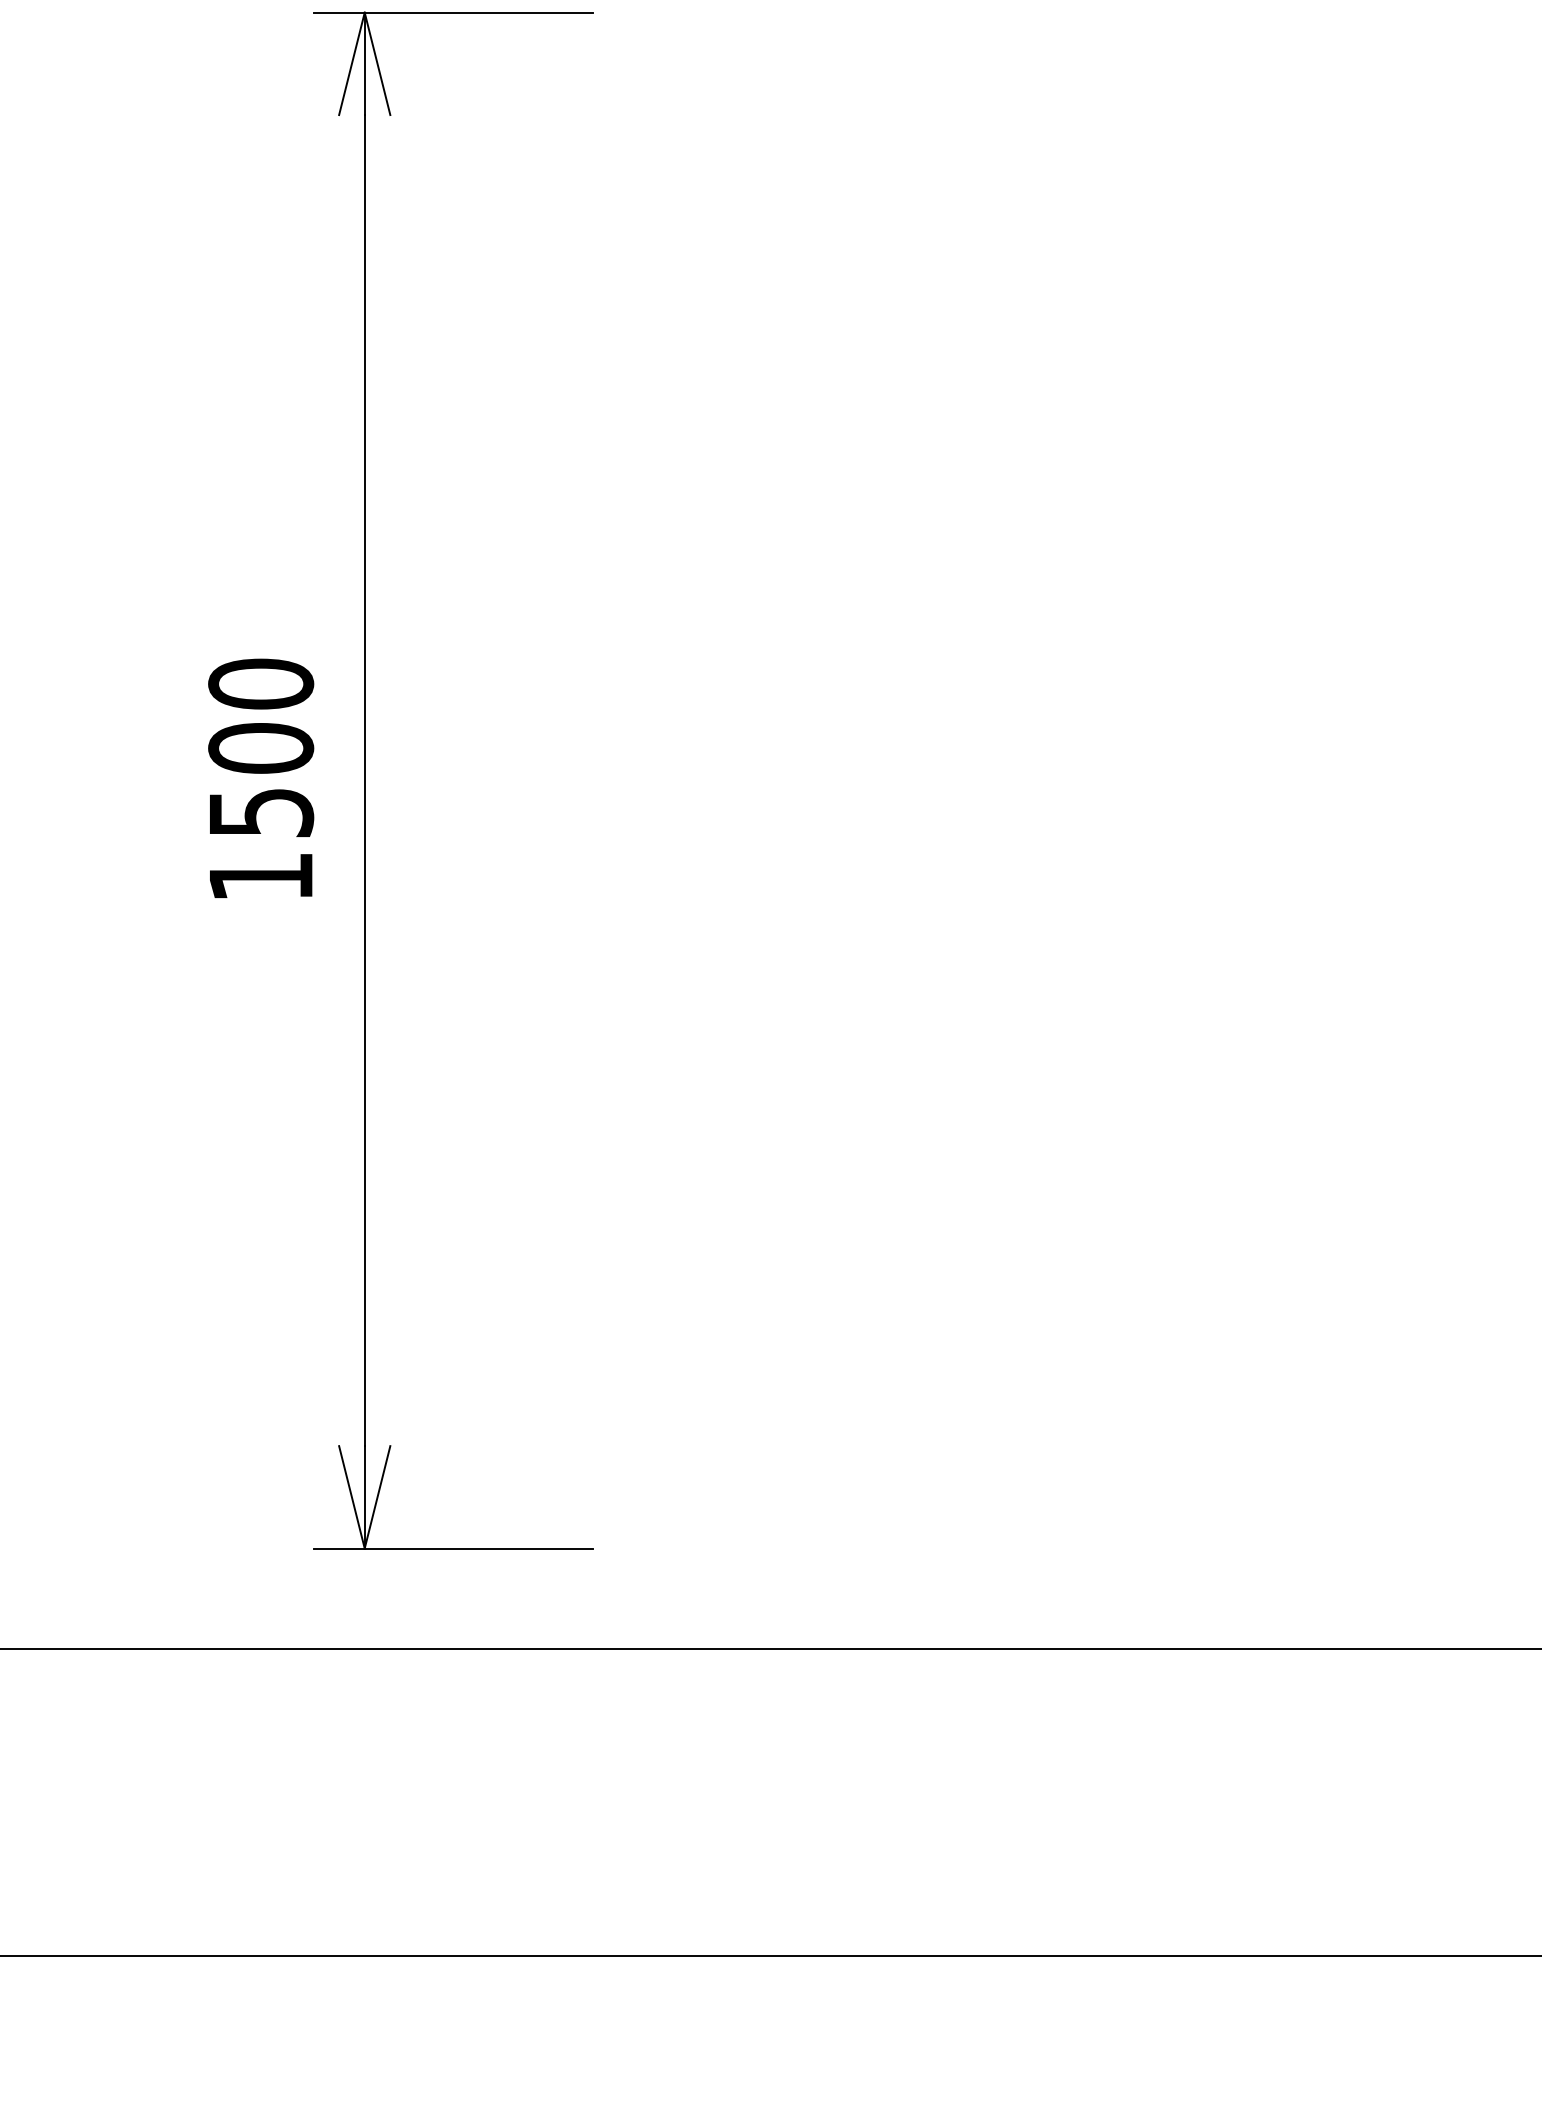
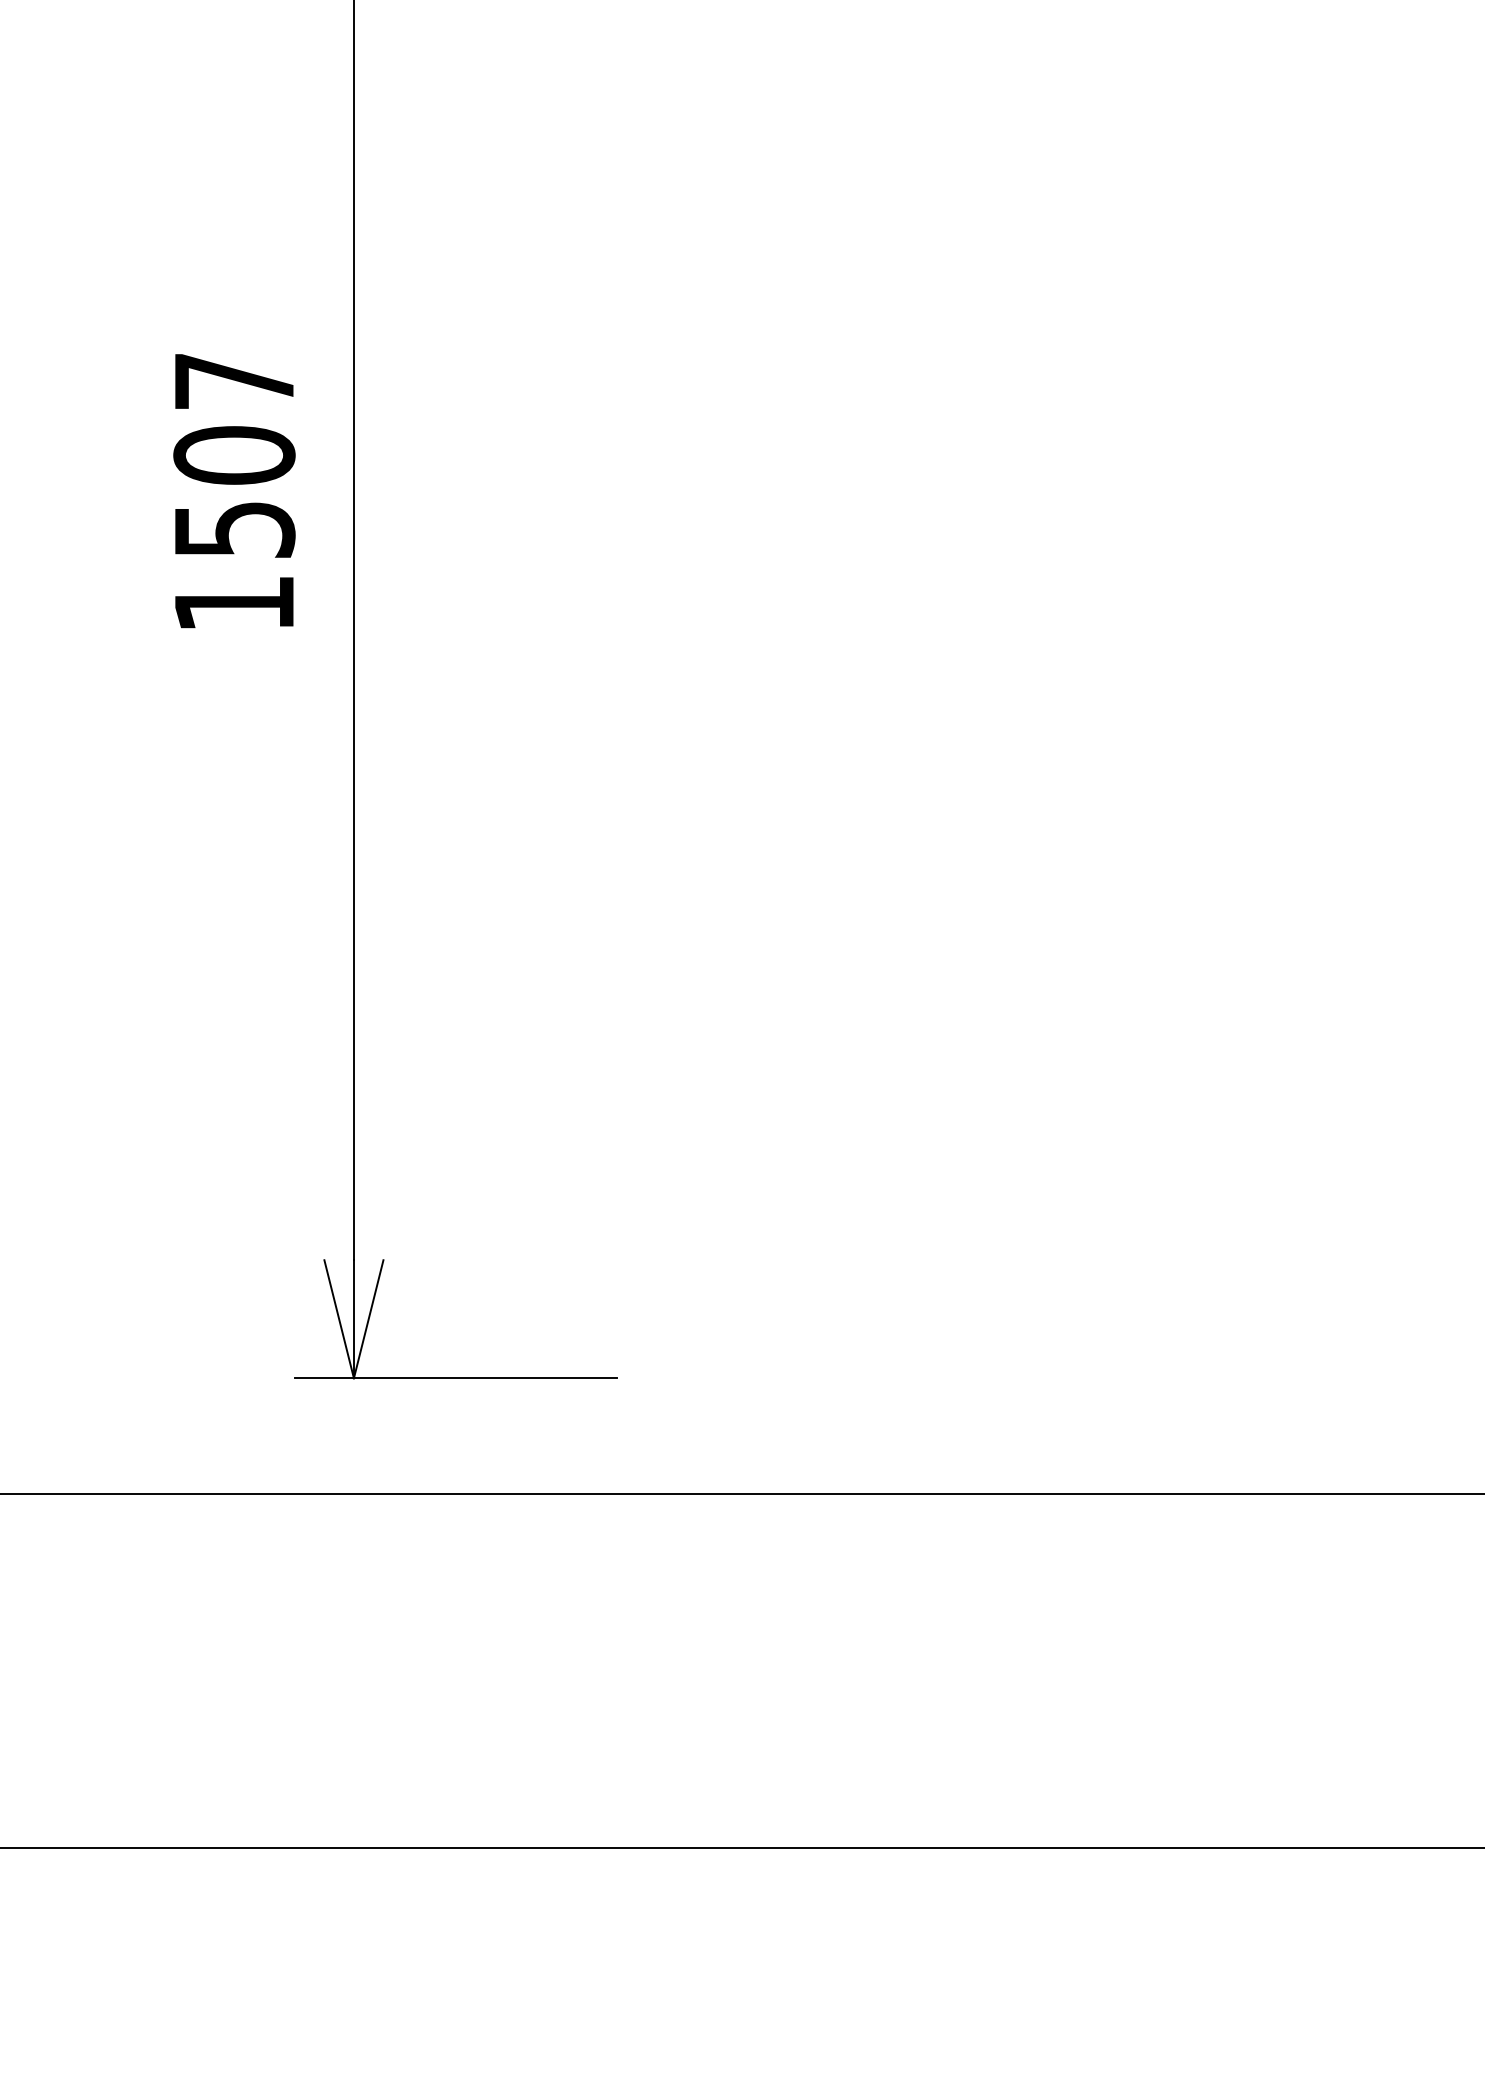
text: (261, 683) -> (234, 380), 1500 -> 1507

